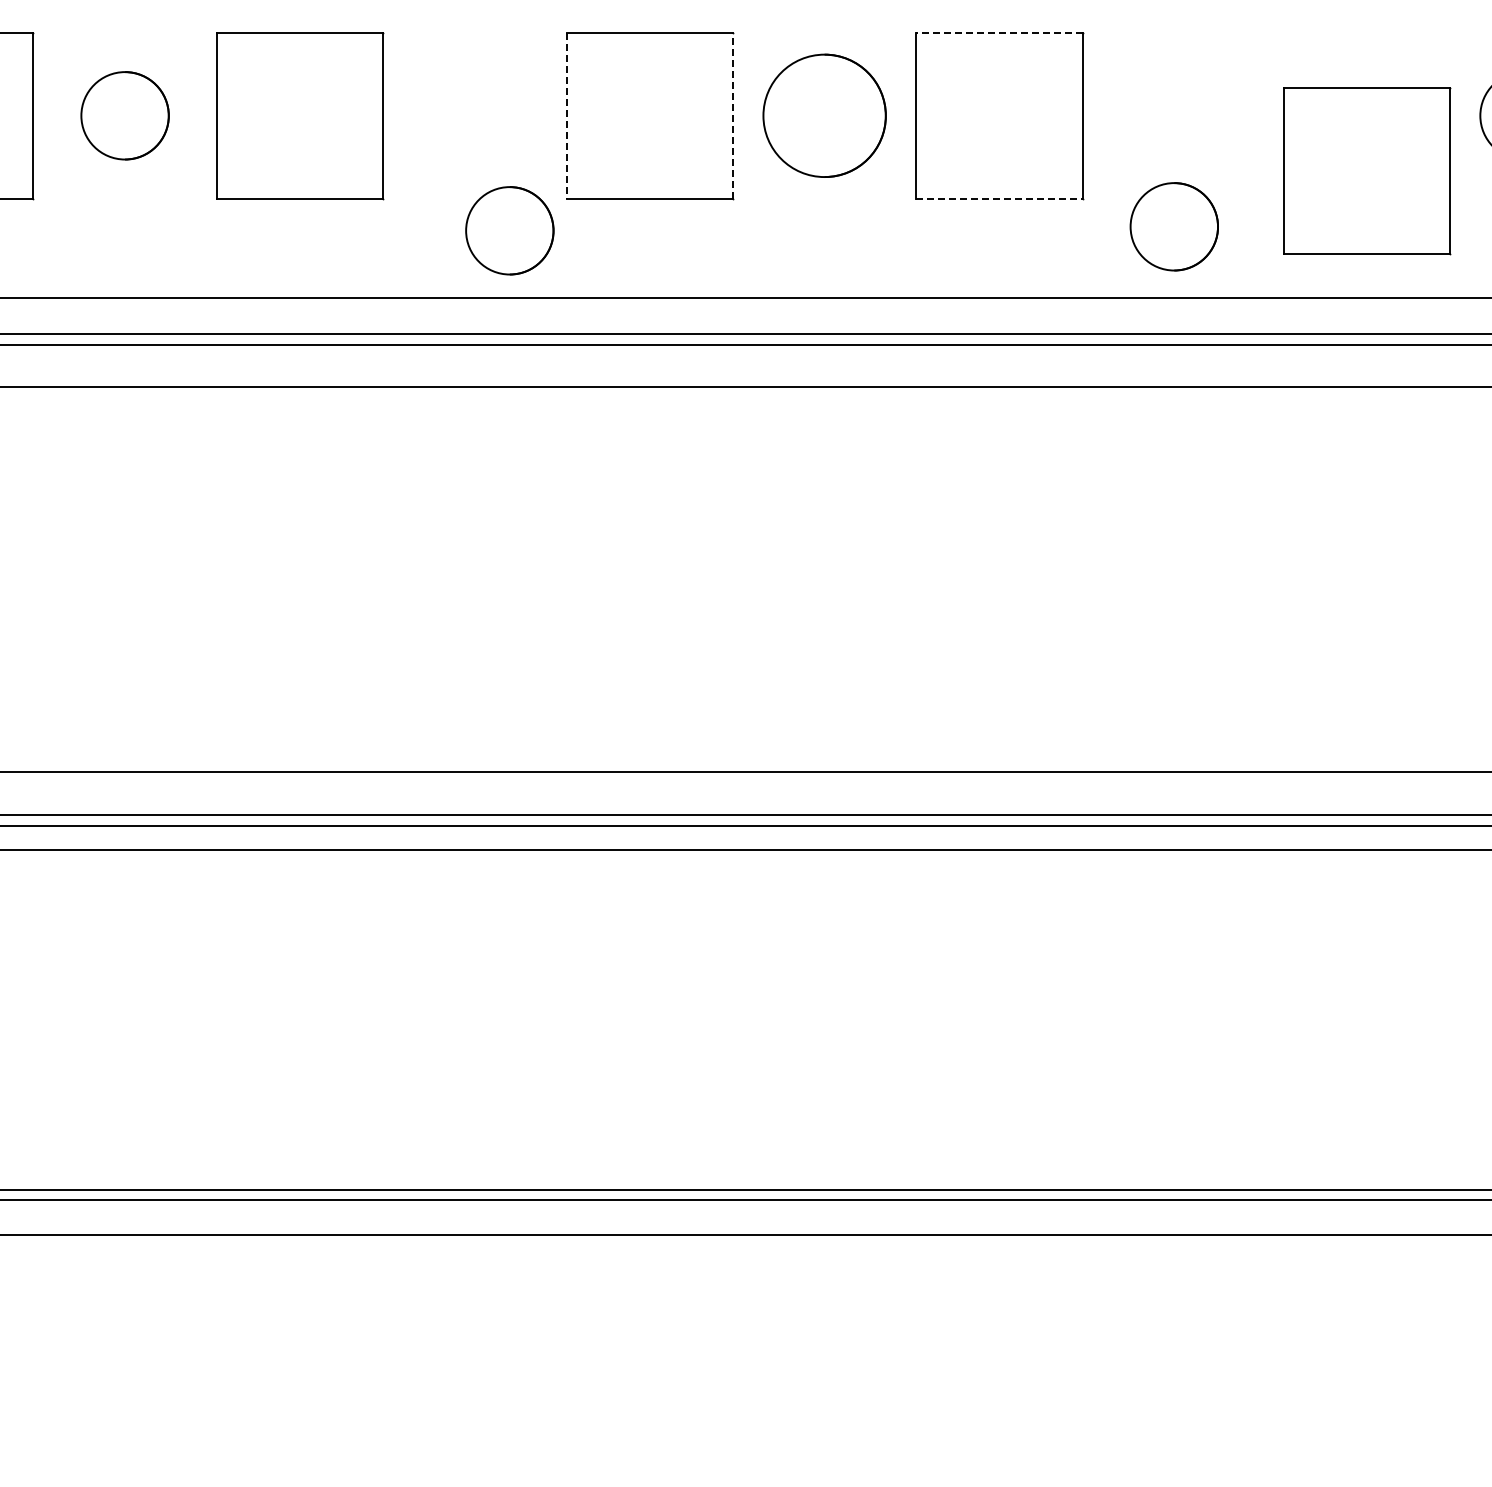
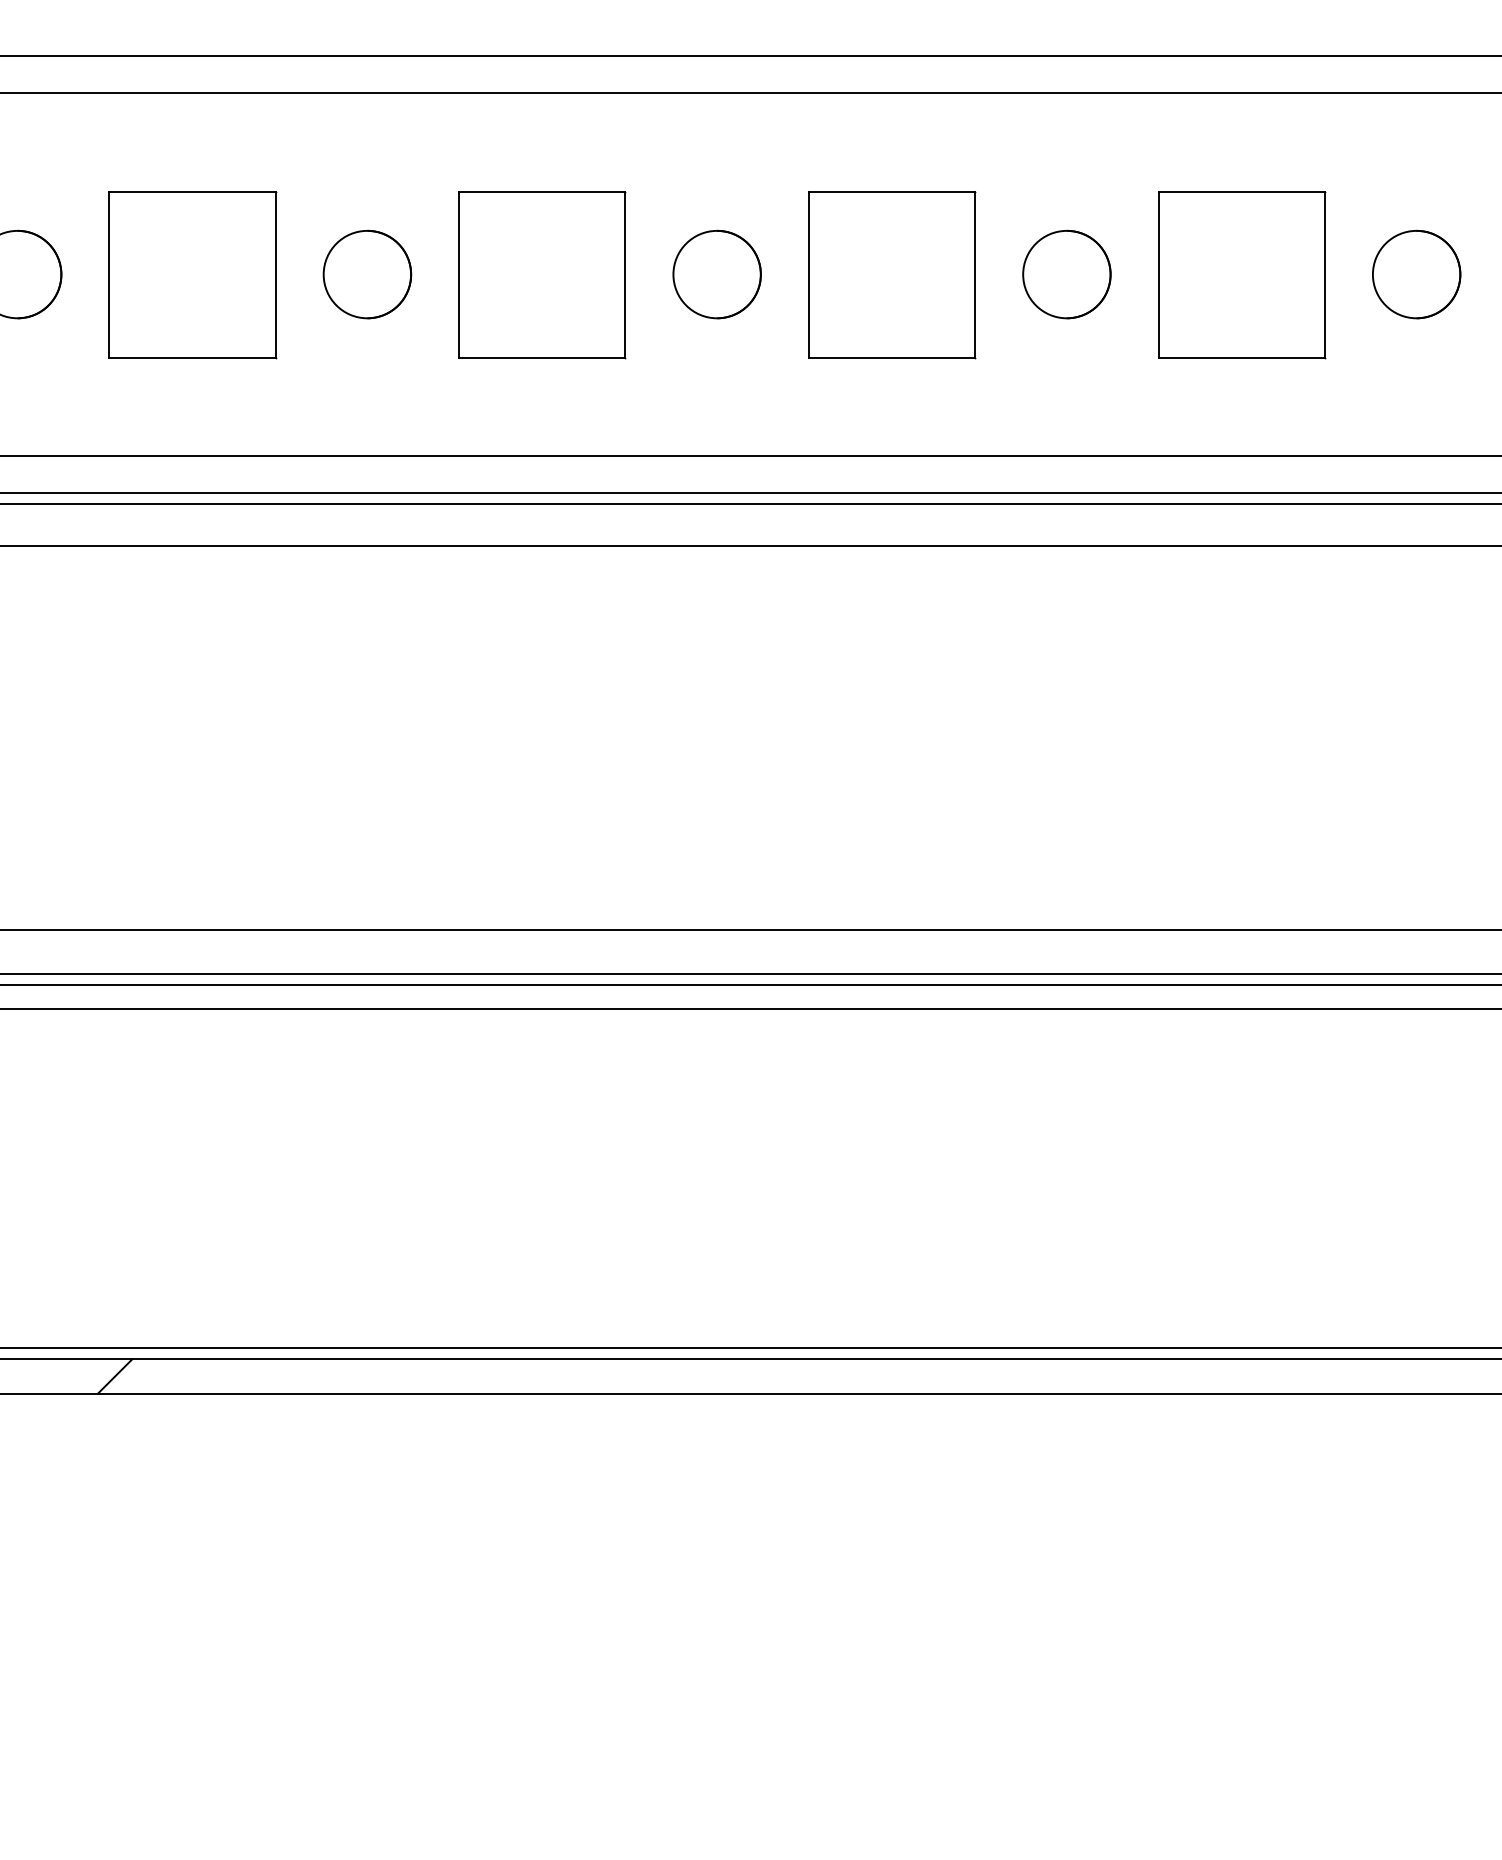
line: (998, 32) -> (891, 191), dashed -> solid
line: (732, 115) -> (625, 274), dashed -> solid
part: (823, 115) -> (716, 274), size x0.71
line: (566, 116) -> (459, 275), dashed -> solid
part: (1367, 171) -> (1242, 275), moved
line: (999, 198) -> (892, 357), dashed -> solid
part: (1173, 226) -> (1066, 274), moved
part: (509, 230) -> (367, 274), moved
hatch: (221, 1216) -> (114, 1375), added

